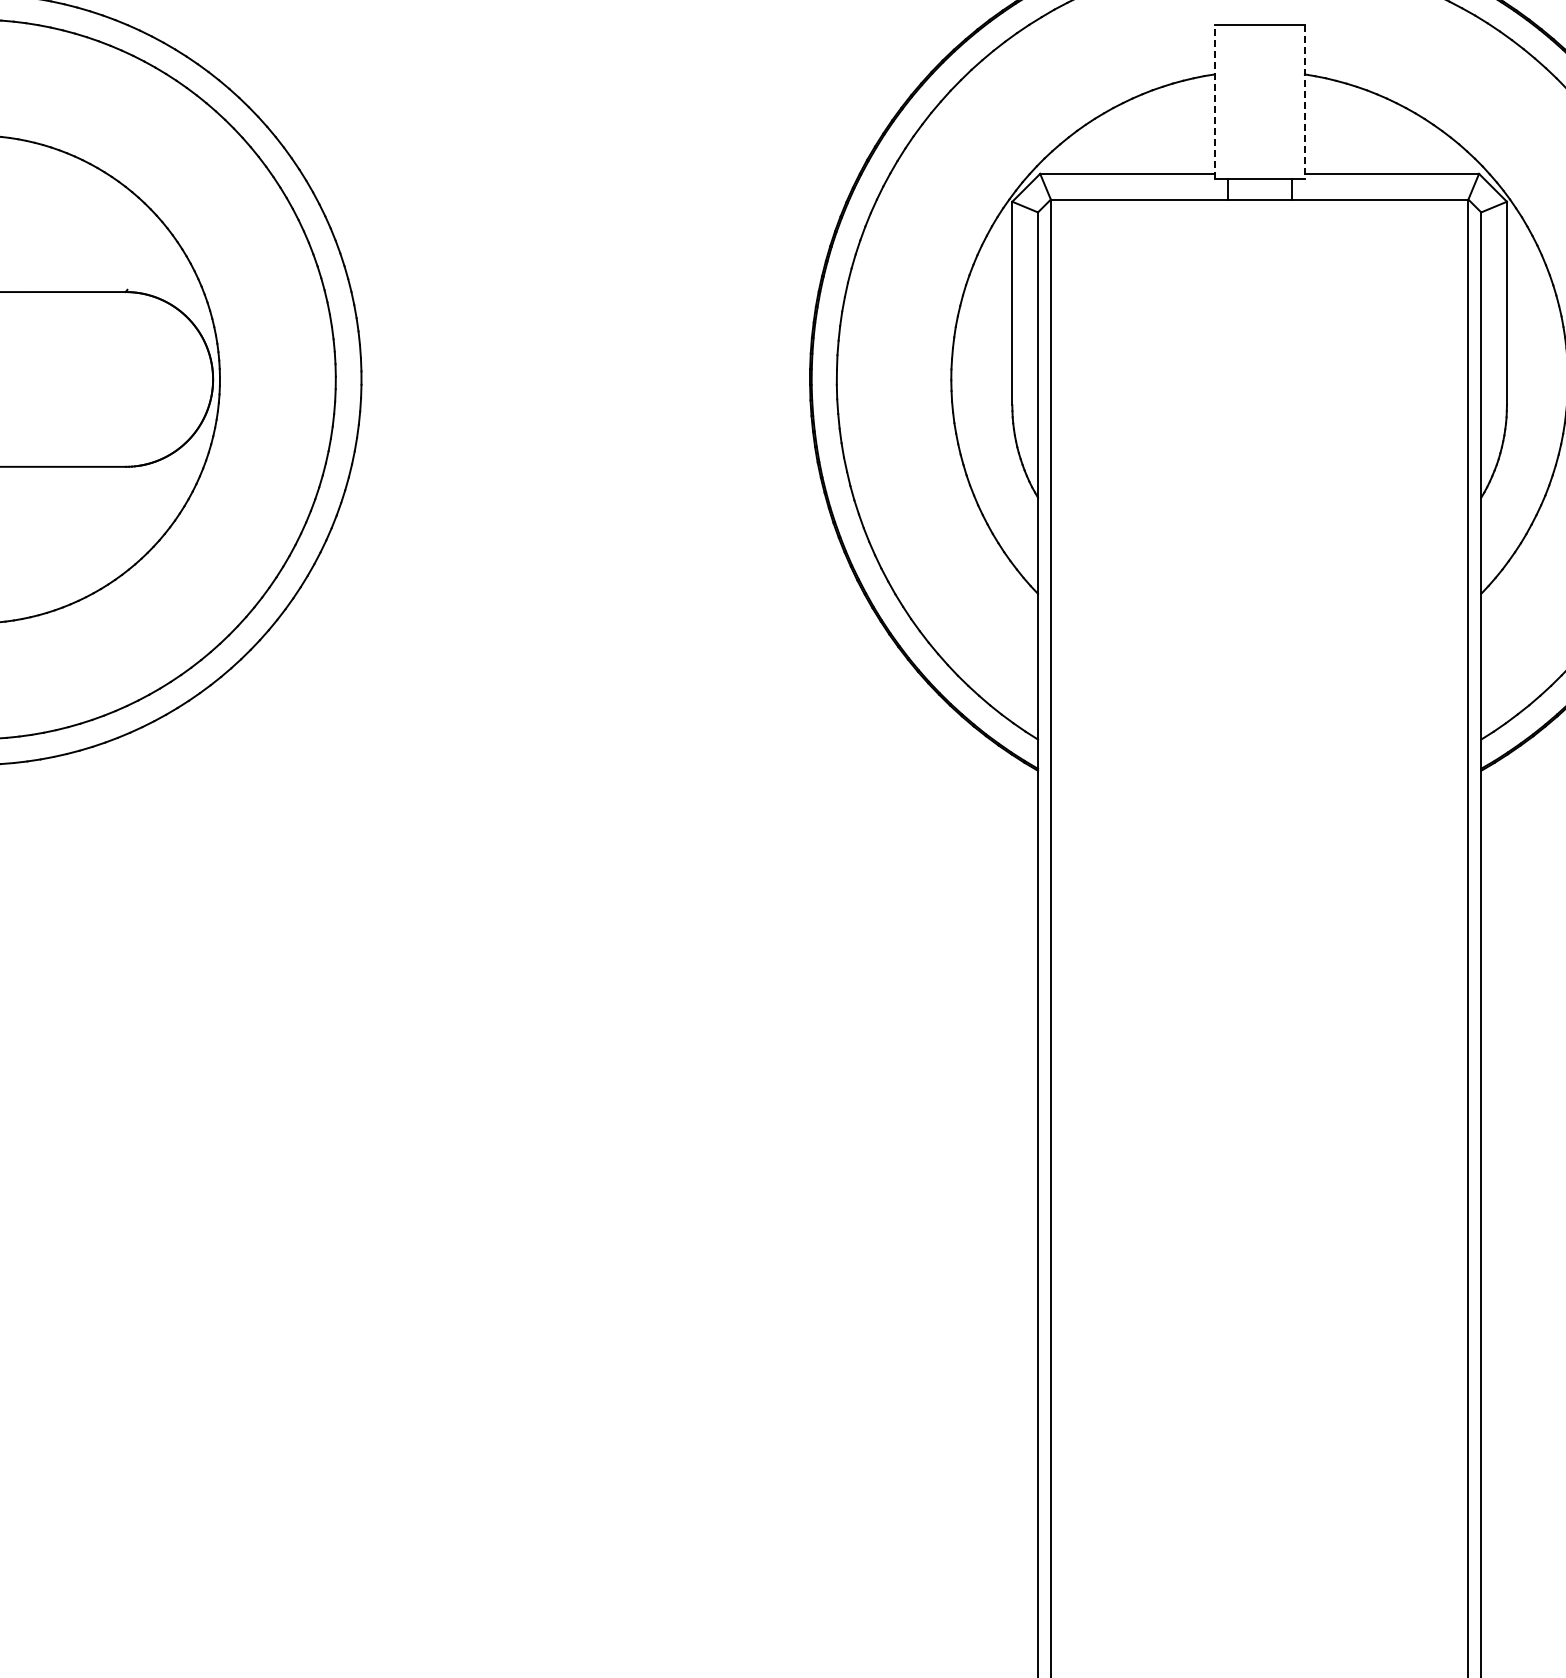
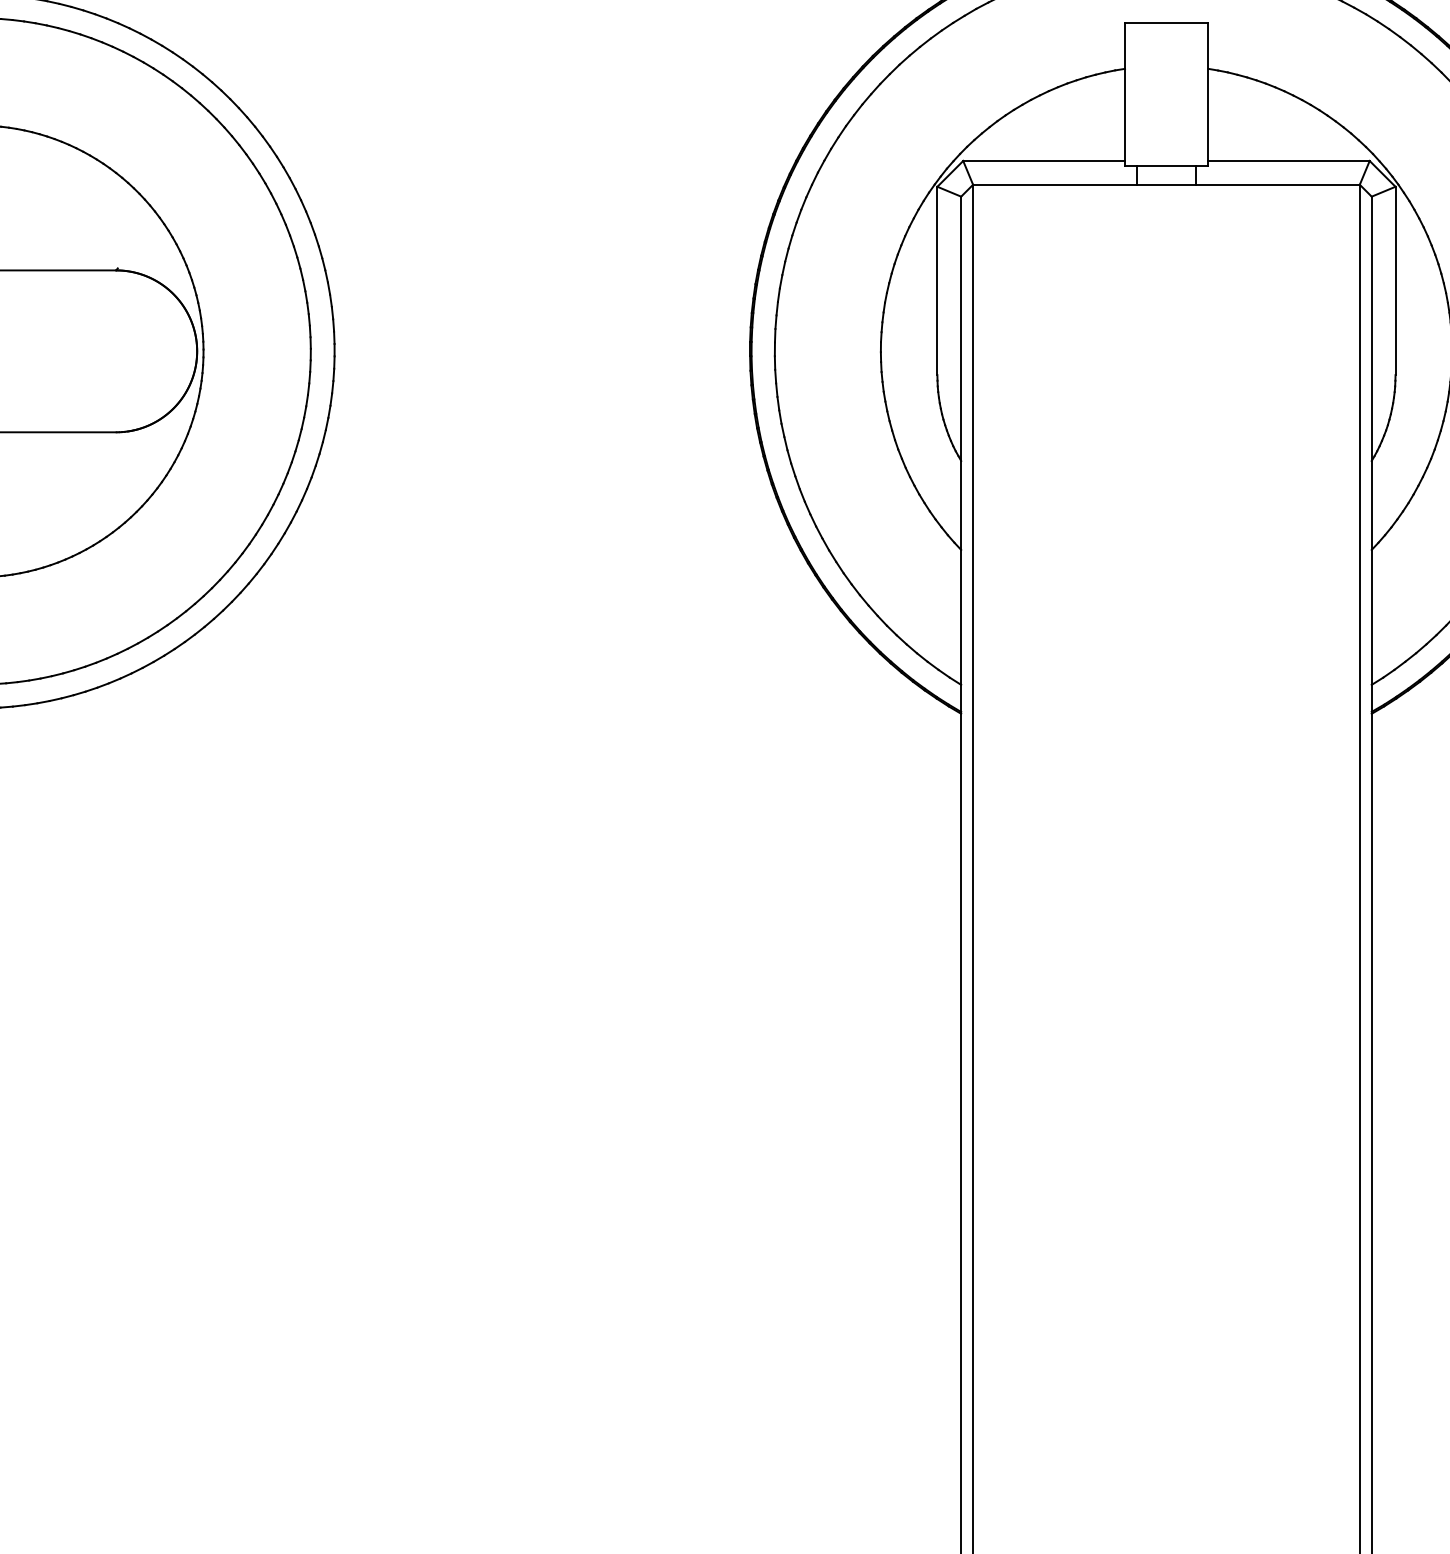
line: (1214, 101) -> (1124, 93), dashed -> solid
line: (1304, 102) -> (1208, 94), dashed -> solid

